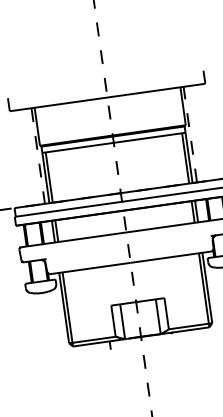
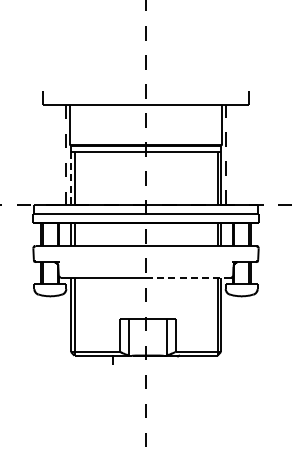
line: (45, 178) -> (70, 179), solid -> dashed
line: (171, 257) -> (188, 278), solid -> dashed

